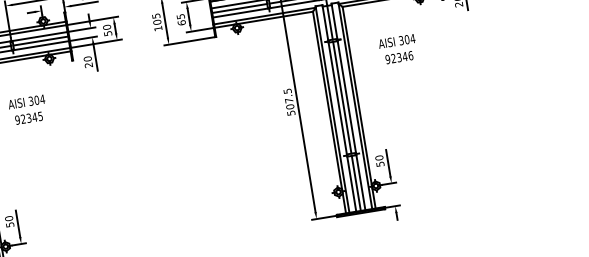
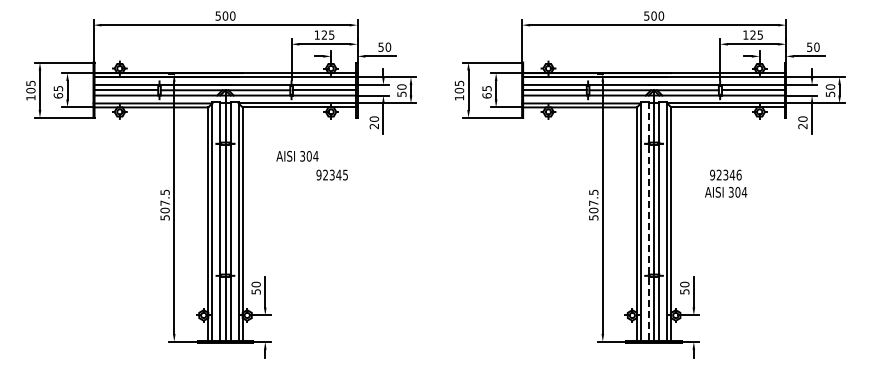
text: (397, 41) -> (726, 192), moved
line: (339, 108) -> (648, 221), solid -> dashed
text: (28, 117) -> (331, 174), moved

